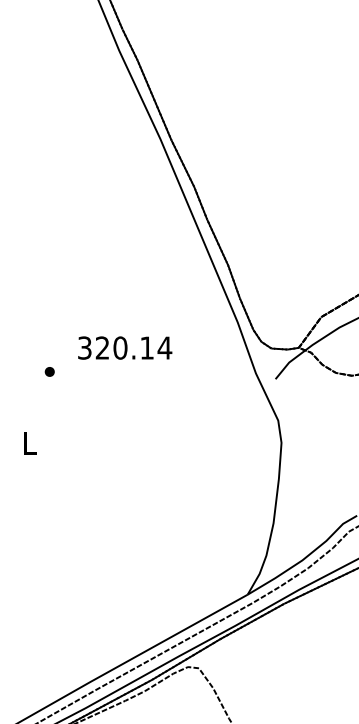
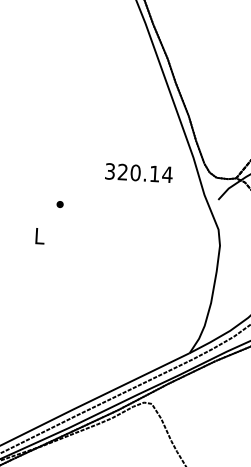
text: (125, 347) -> (139, 172), moved
part: (49, 371) -> (59, 204), moved

